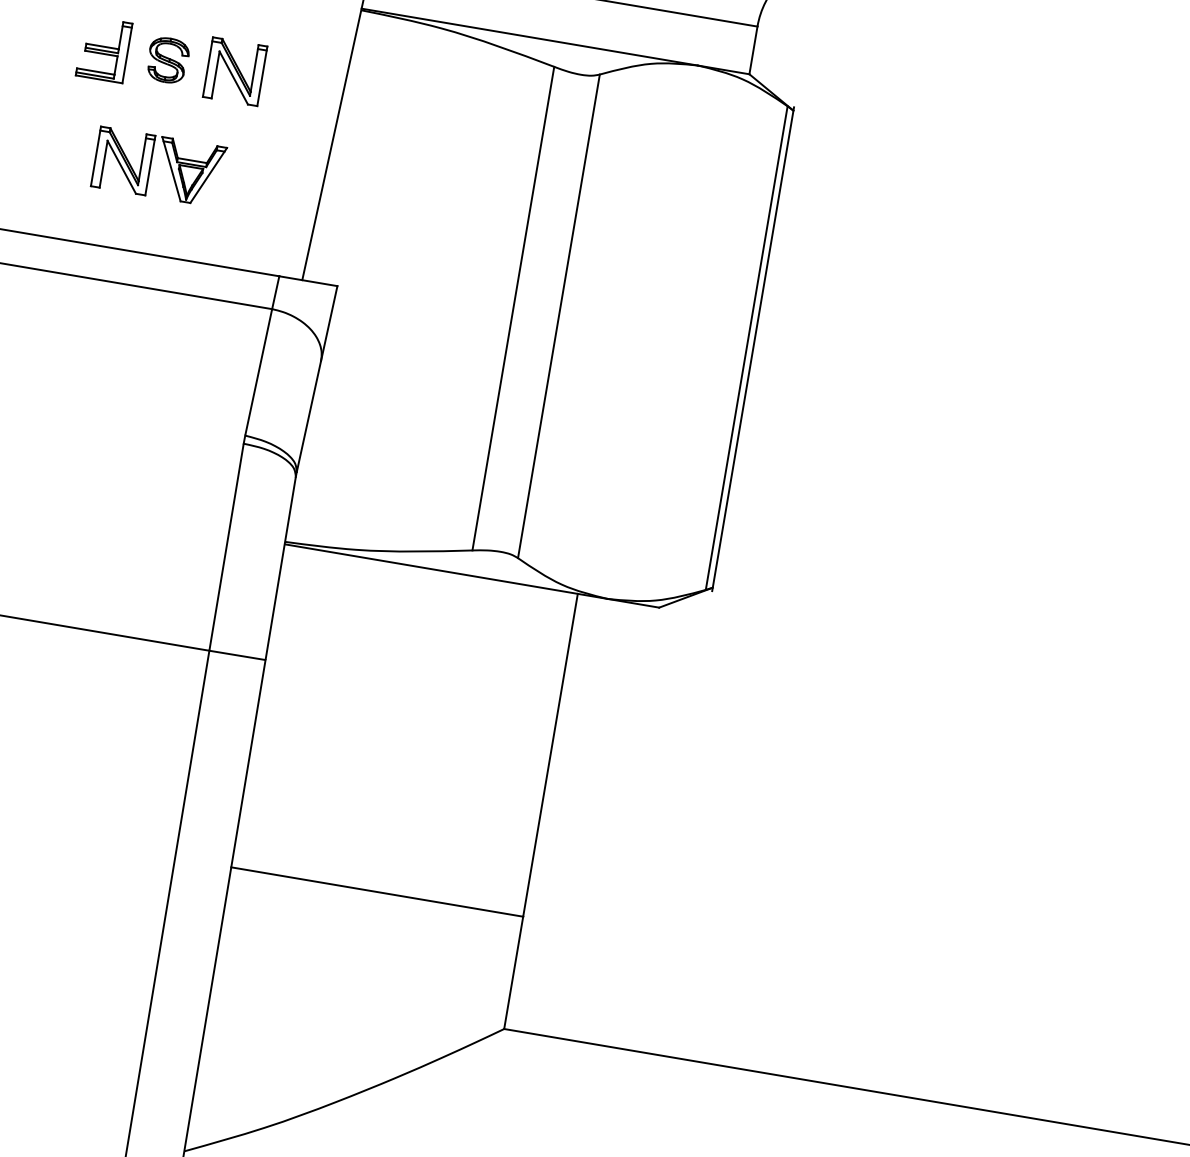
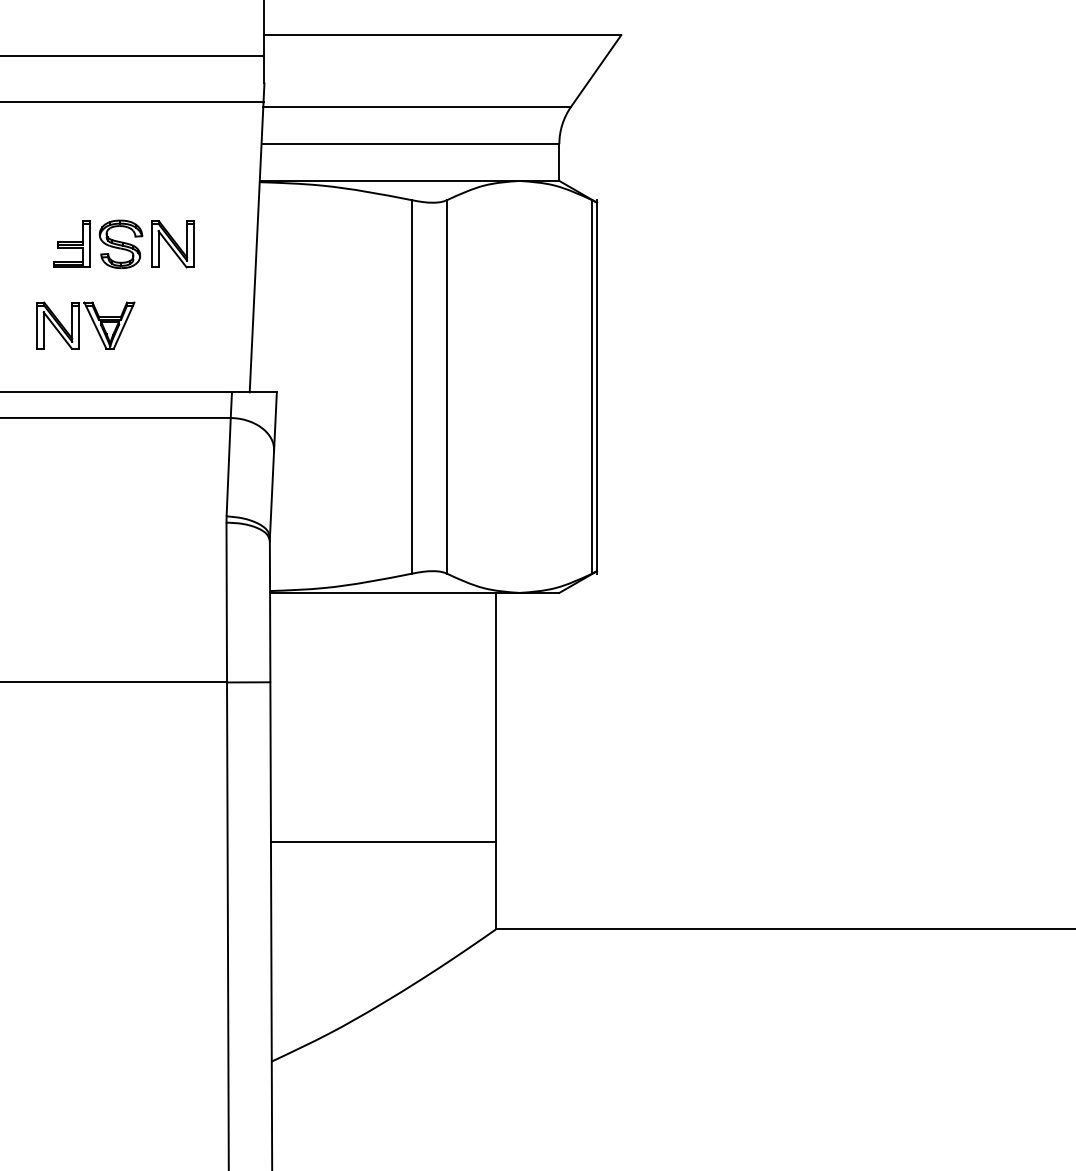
part: (167, 60) -> (120, 244), size x1.43
part: (158, 166) -> (85, 325), moved

